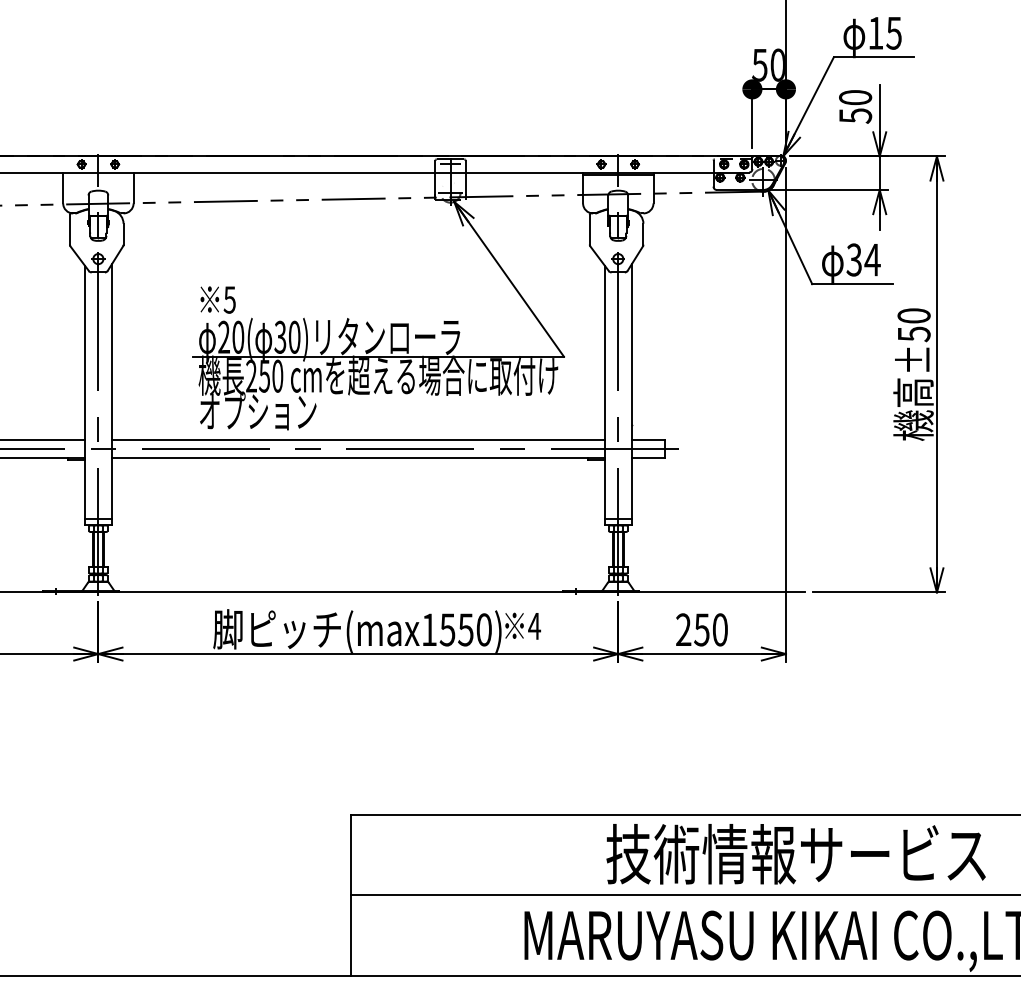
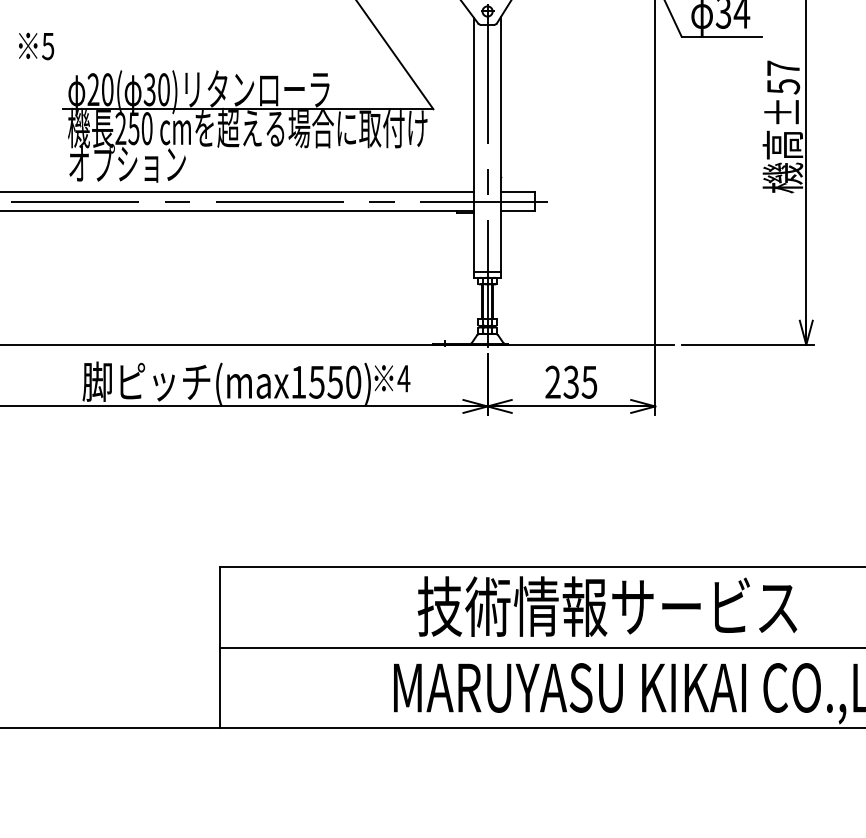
text: (217, 299) -> (35, 45), moved
text: (913, 315) -> (782, 67), ±50 -> ±57
text: (710, 629) -> (579, 381), 250 -> 235
text: (795, 854) -> (606, 606), moved

